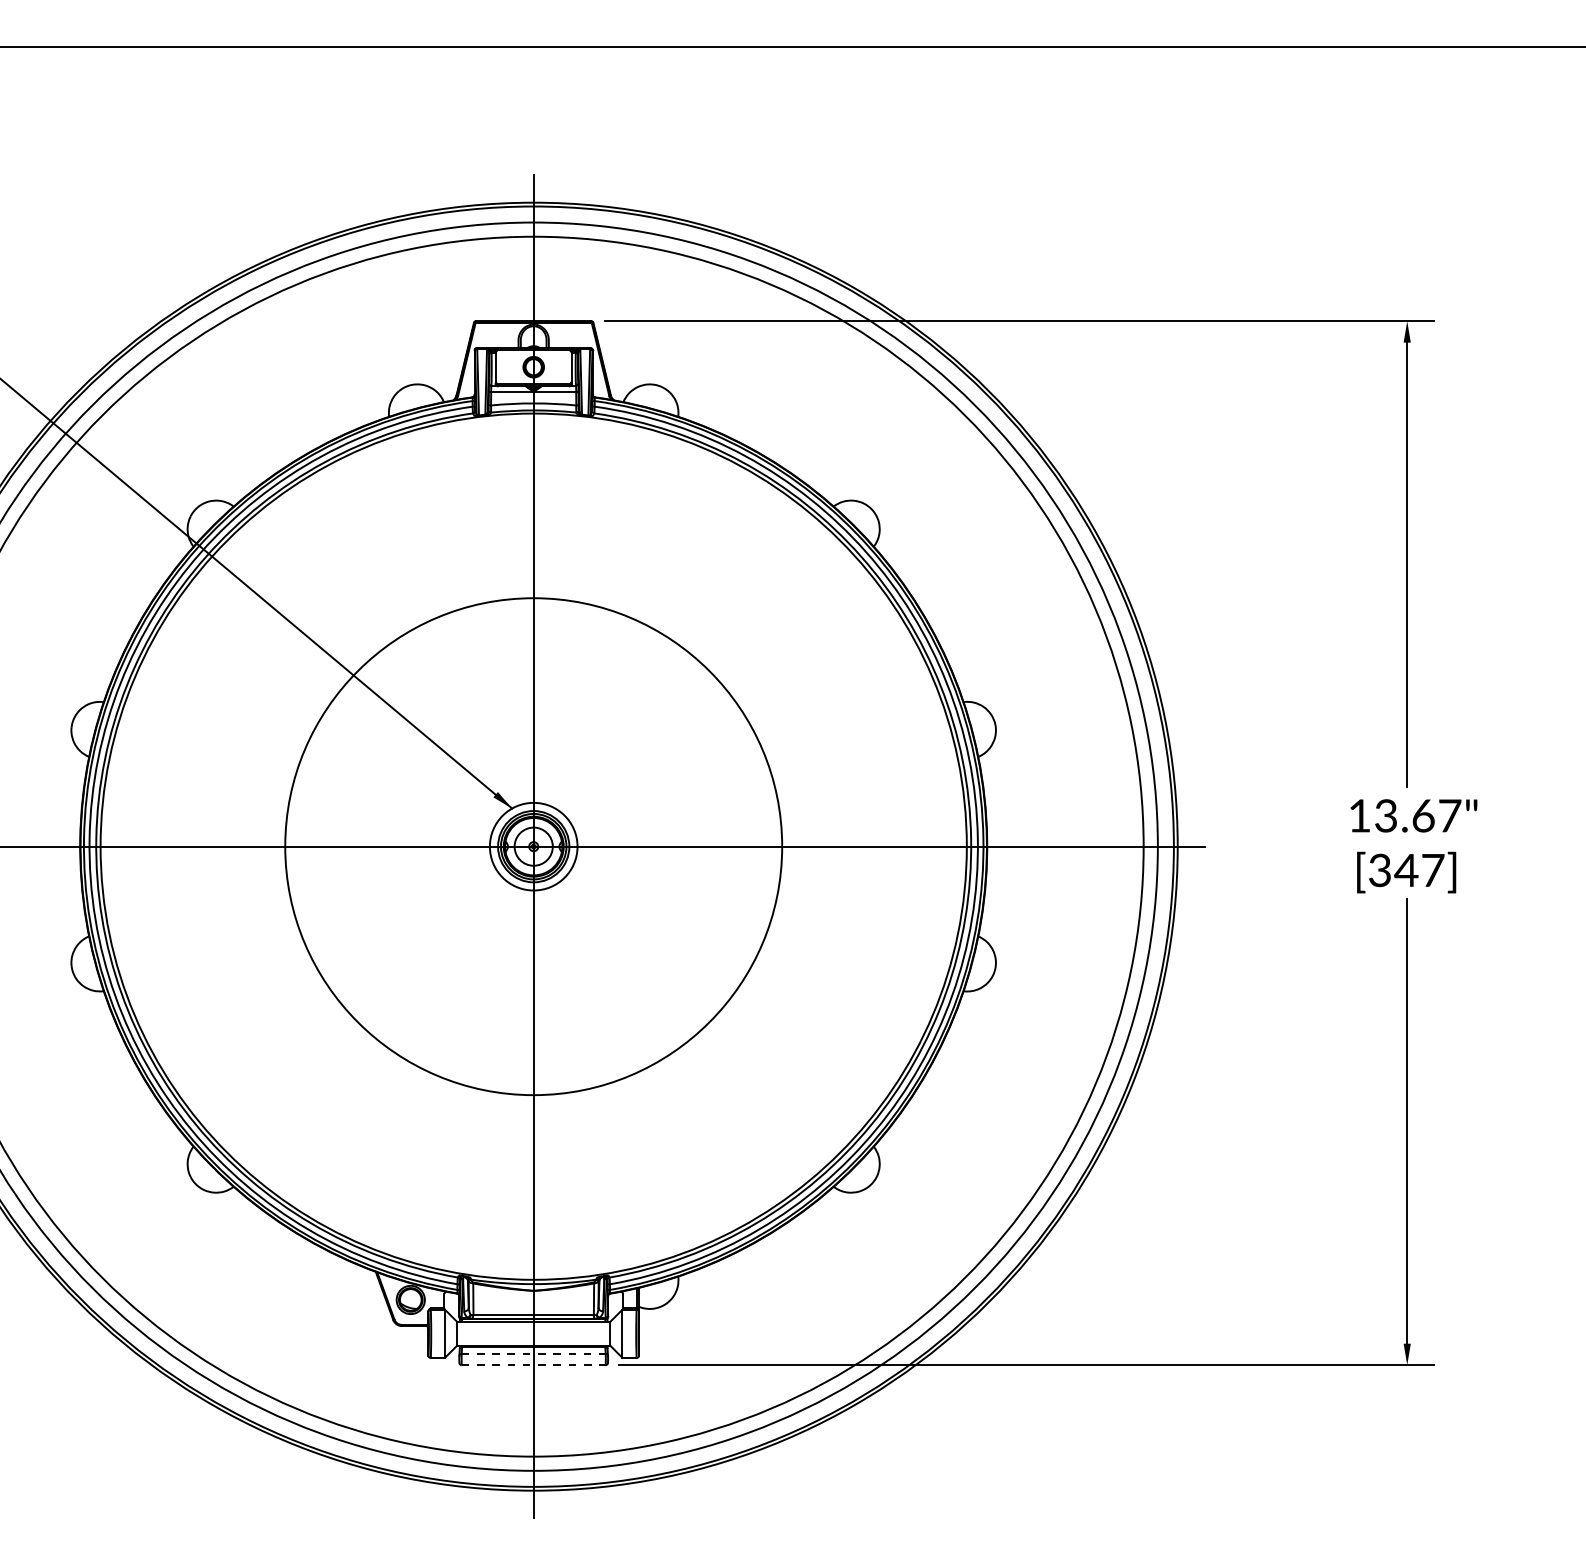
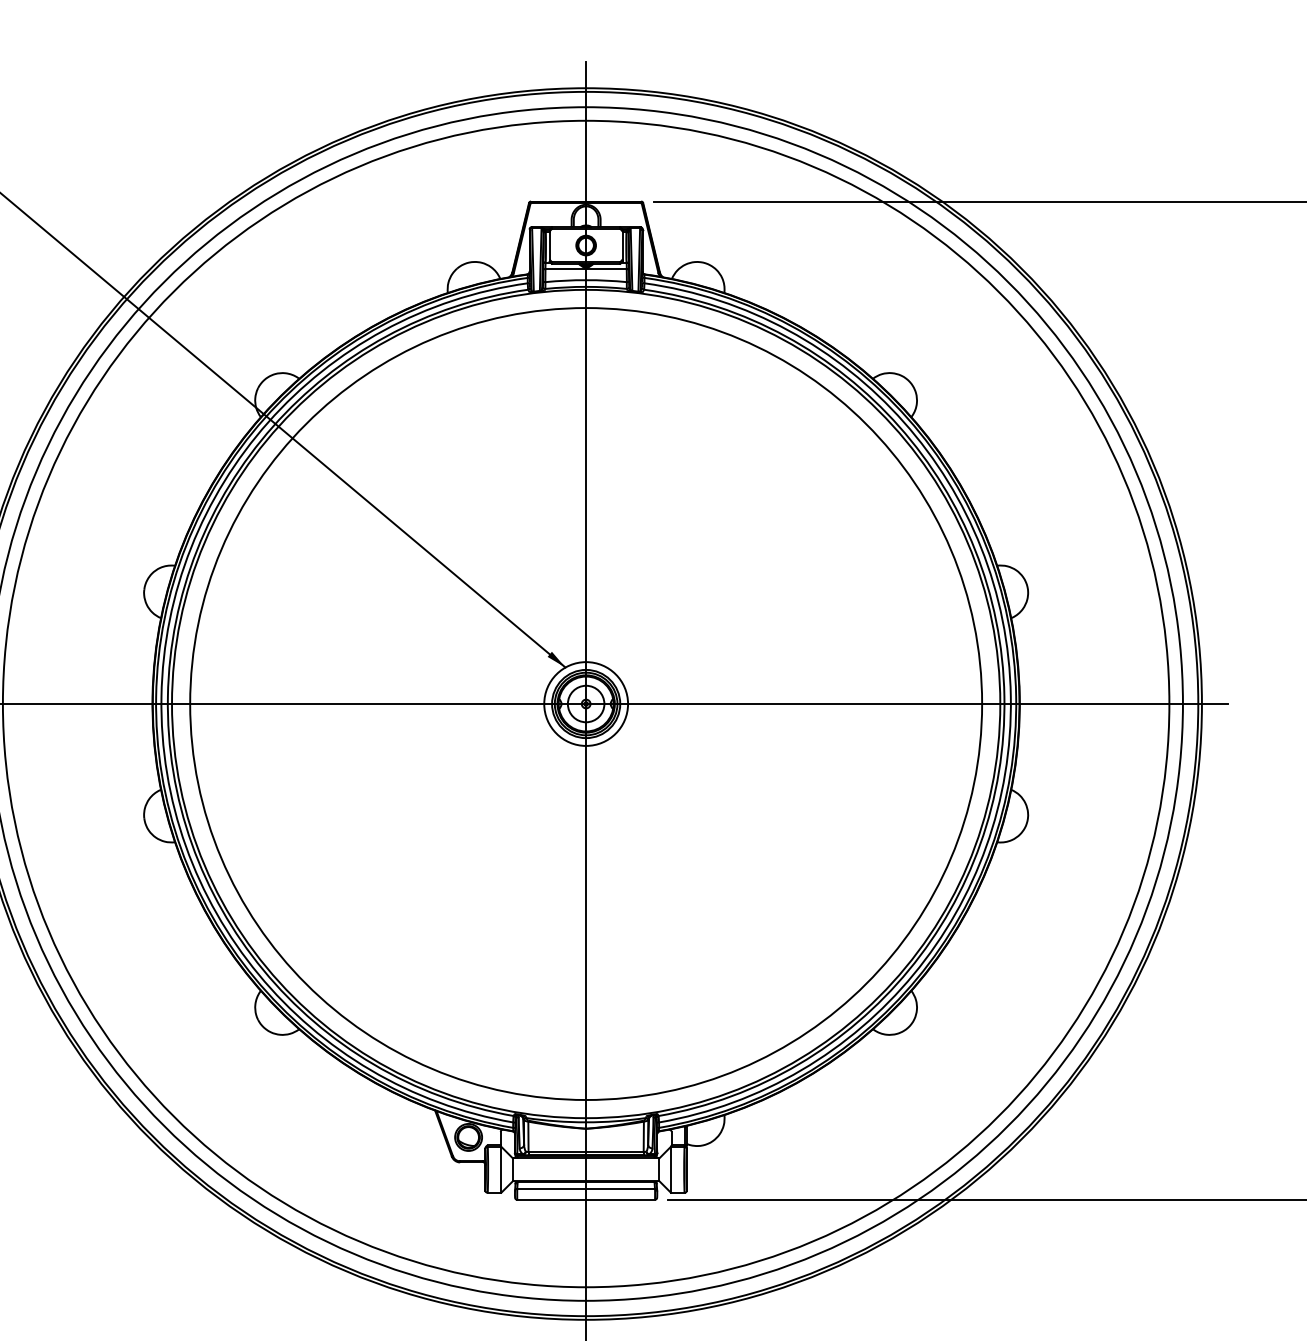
circle: (533, 846) -> (585, 703), size x1.67
line: (534, 1353) -> (586, 1188), dashed -> solid
line: (533, 1365) -> (585, 1200), dashed -> solid

